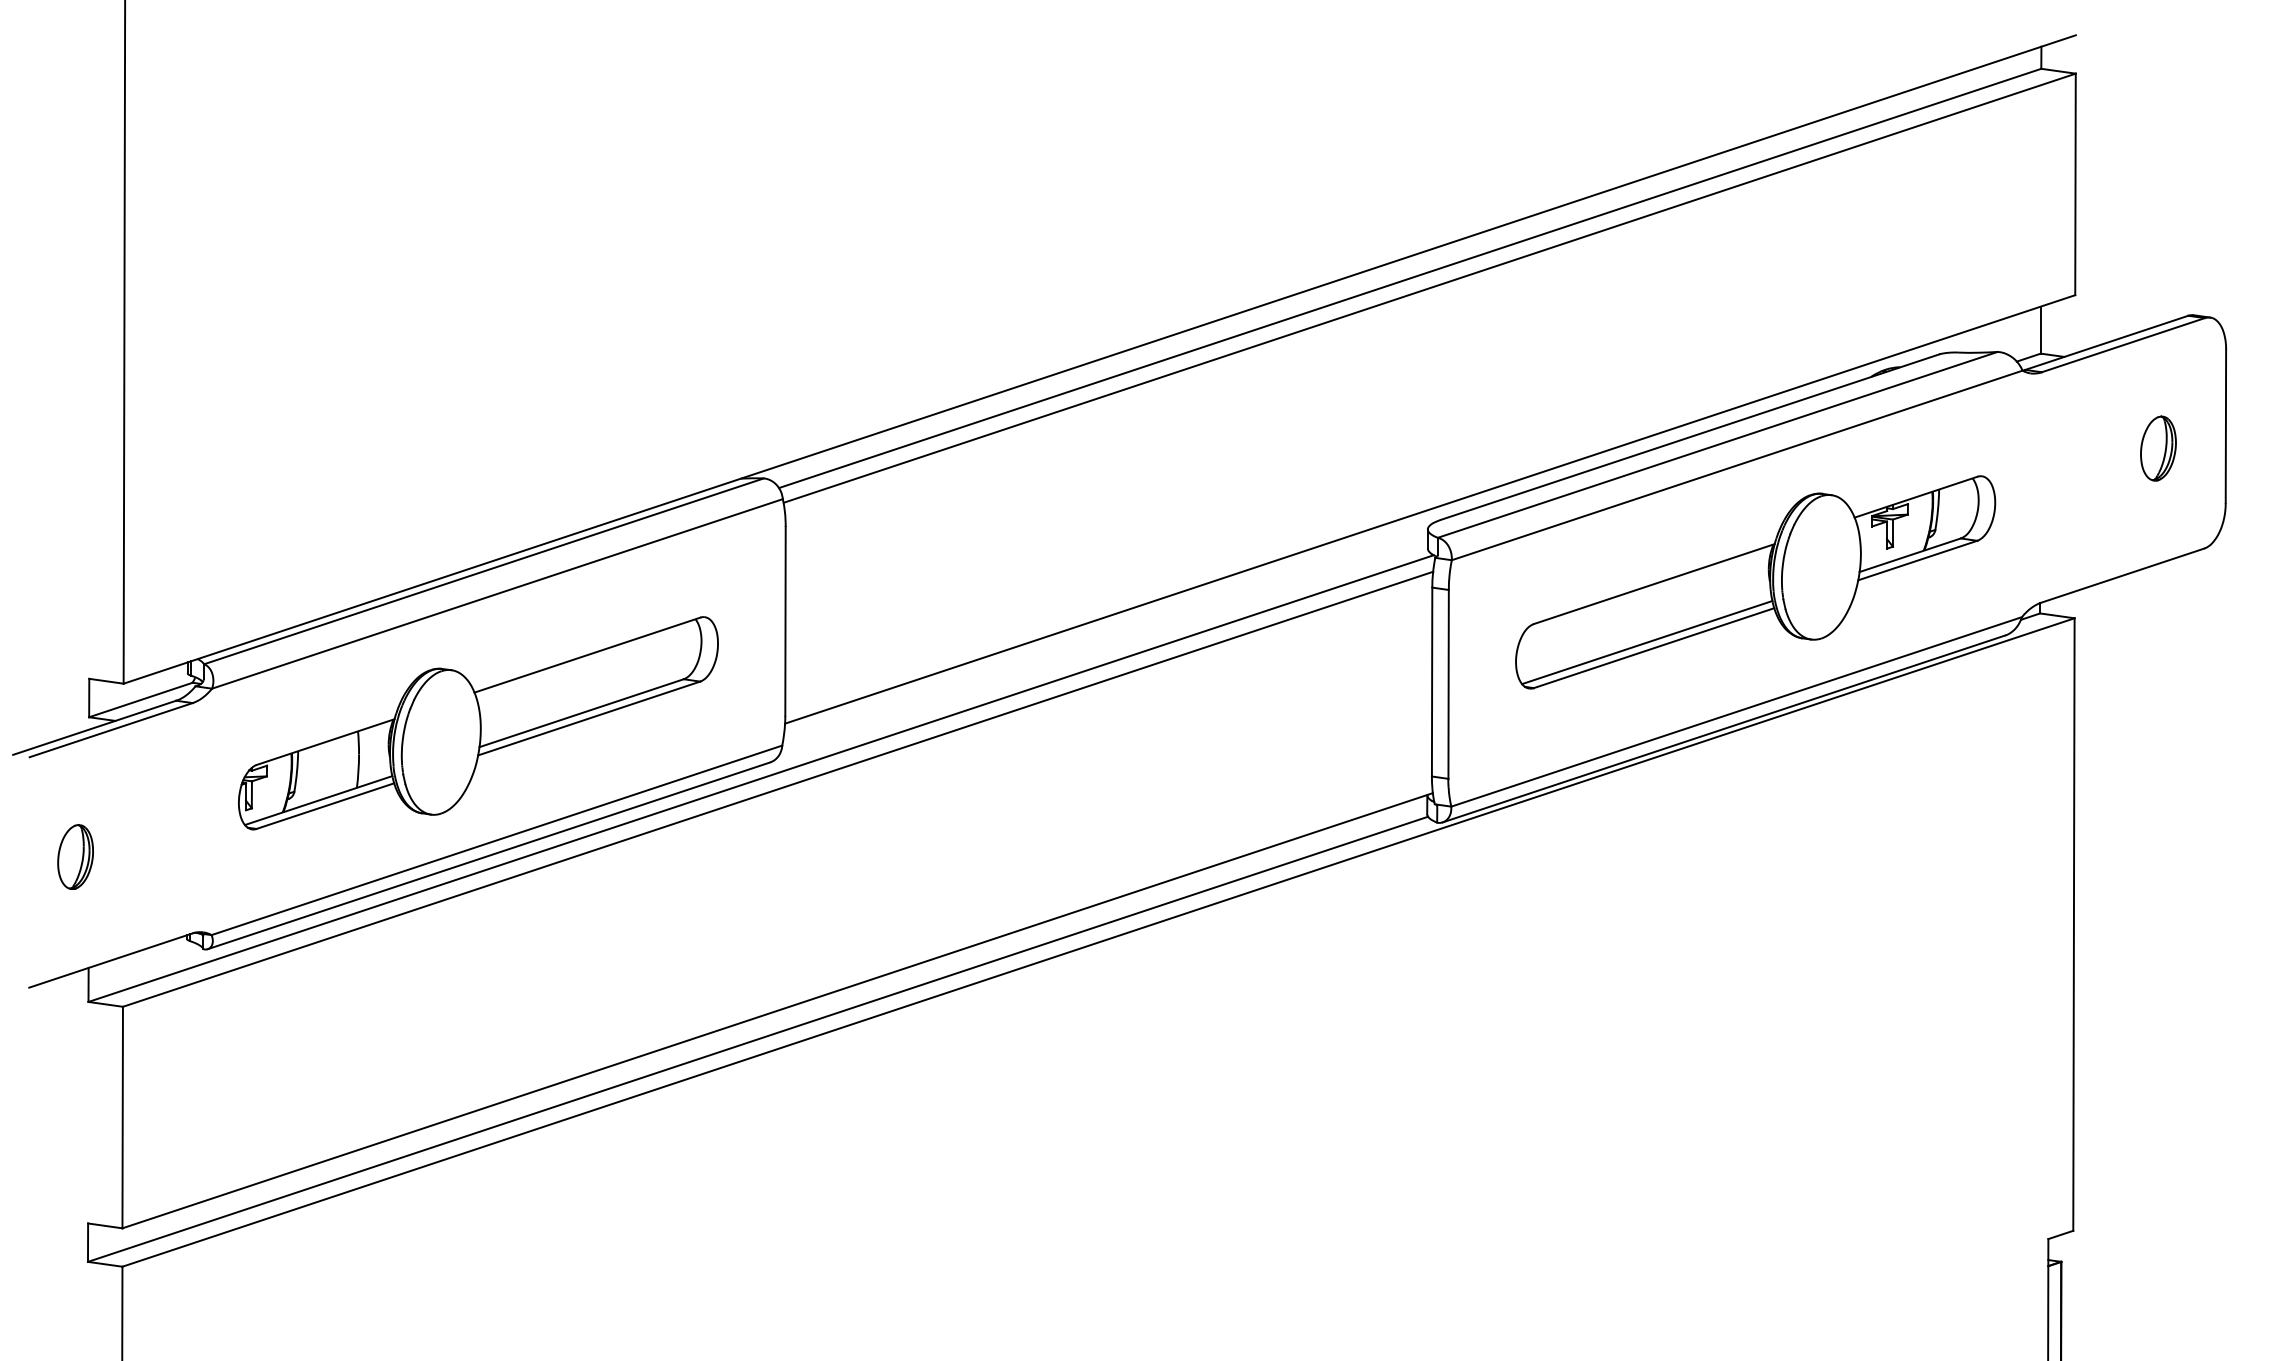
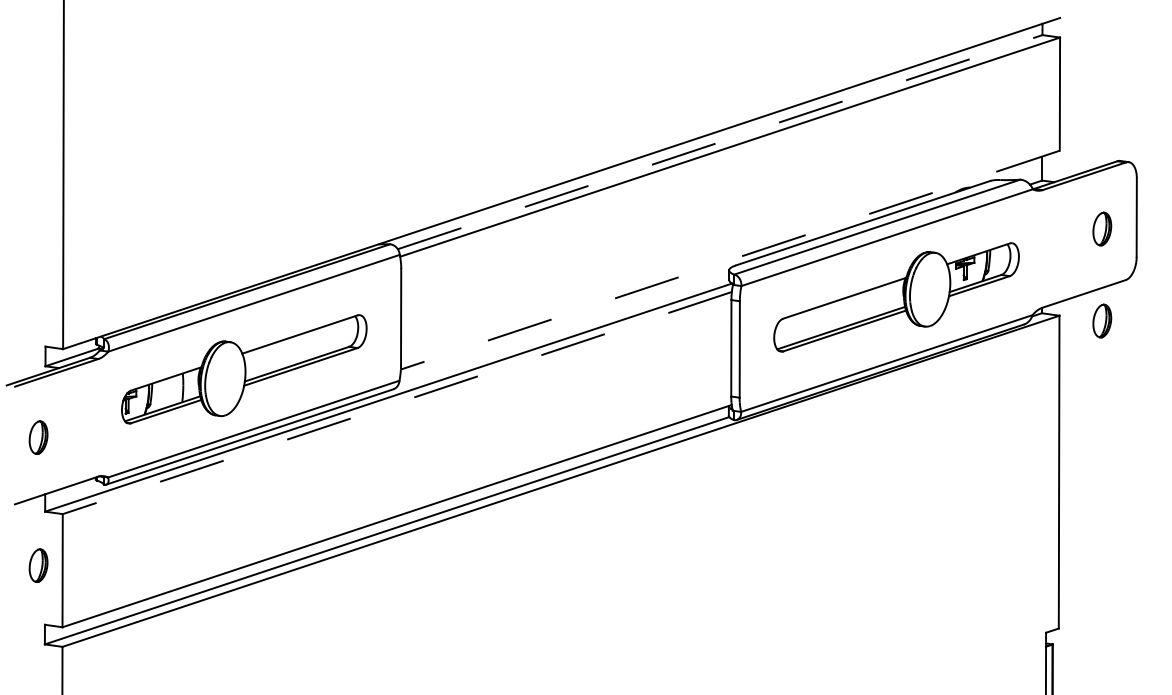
line: (1410, 279) -> (720, 142), solid -> dashed
line: (1428, 510) -> (729, 260), solid -> dashed
part: (2158, 627) -> (1102, 320), added
line: (778, 790) -> (397, 403), solid -> dashed
part: (75, 1107) -> (38, 565), added

